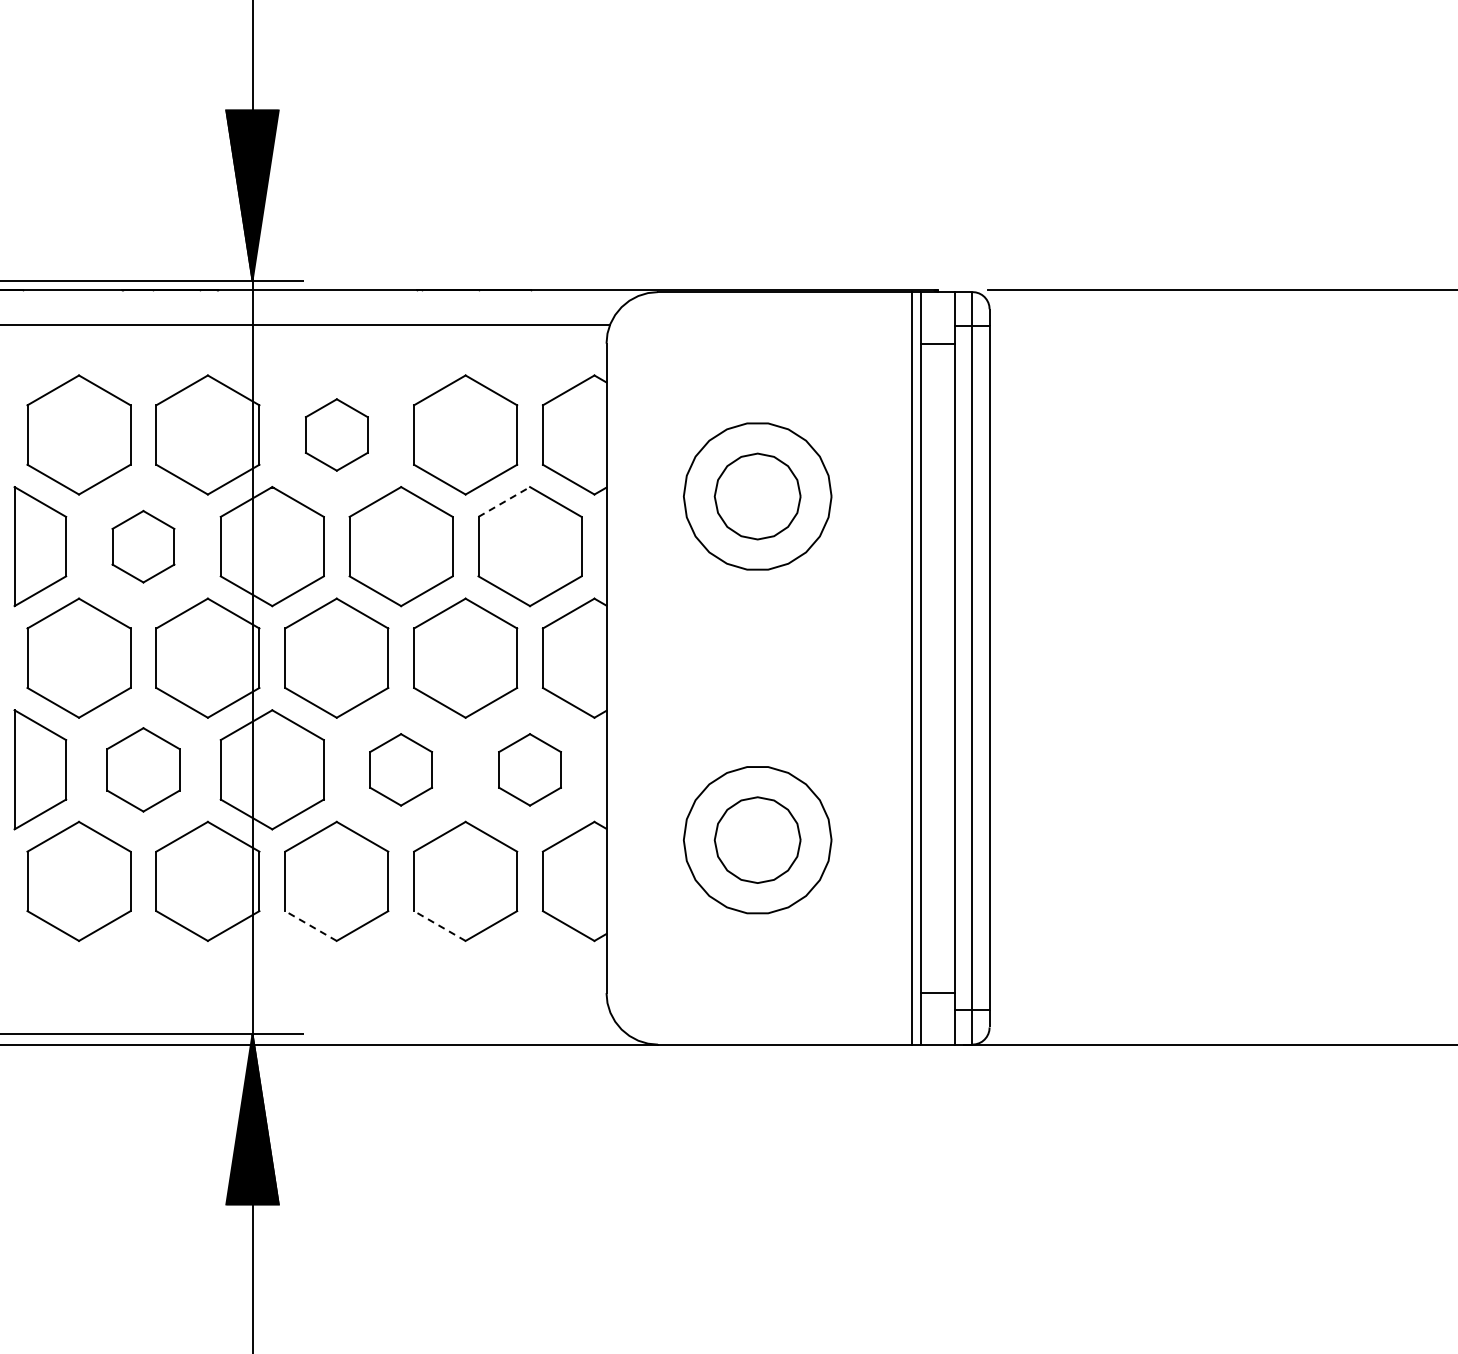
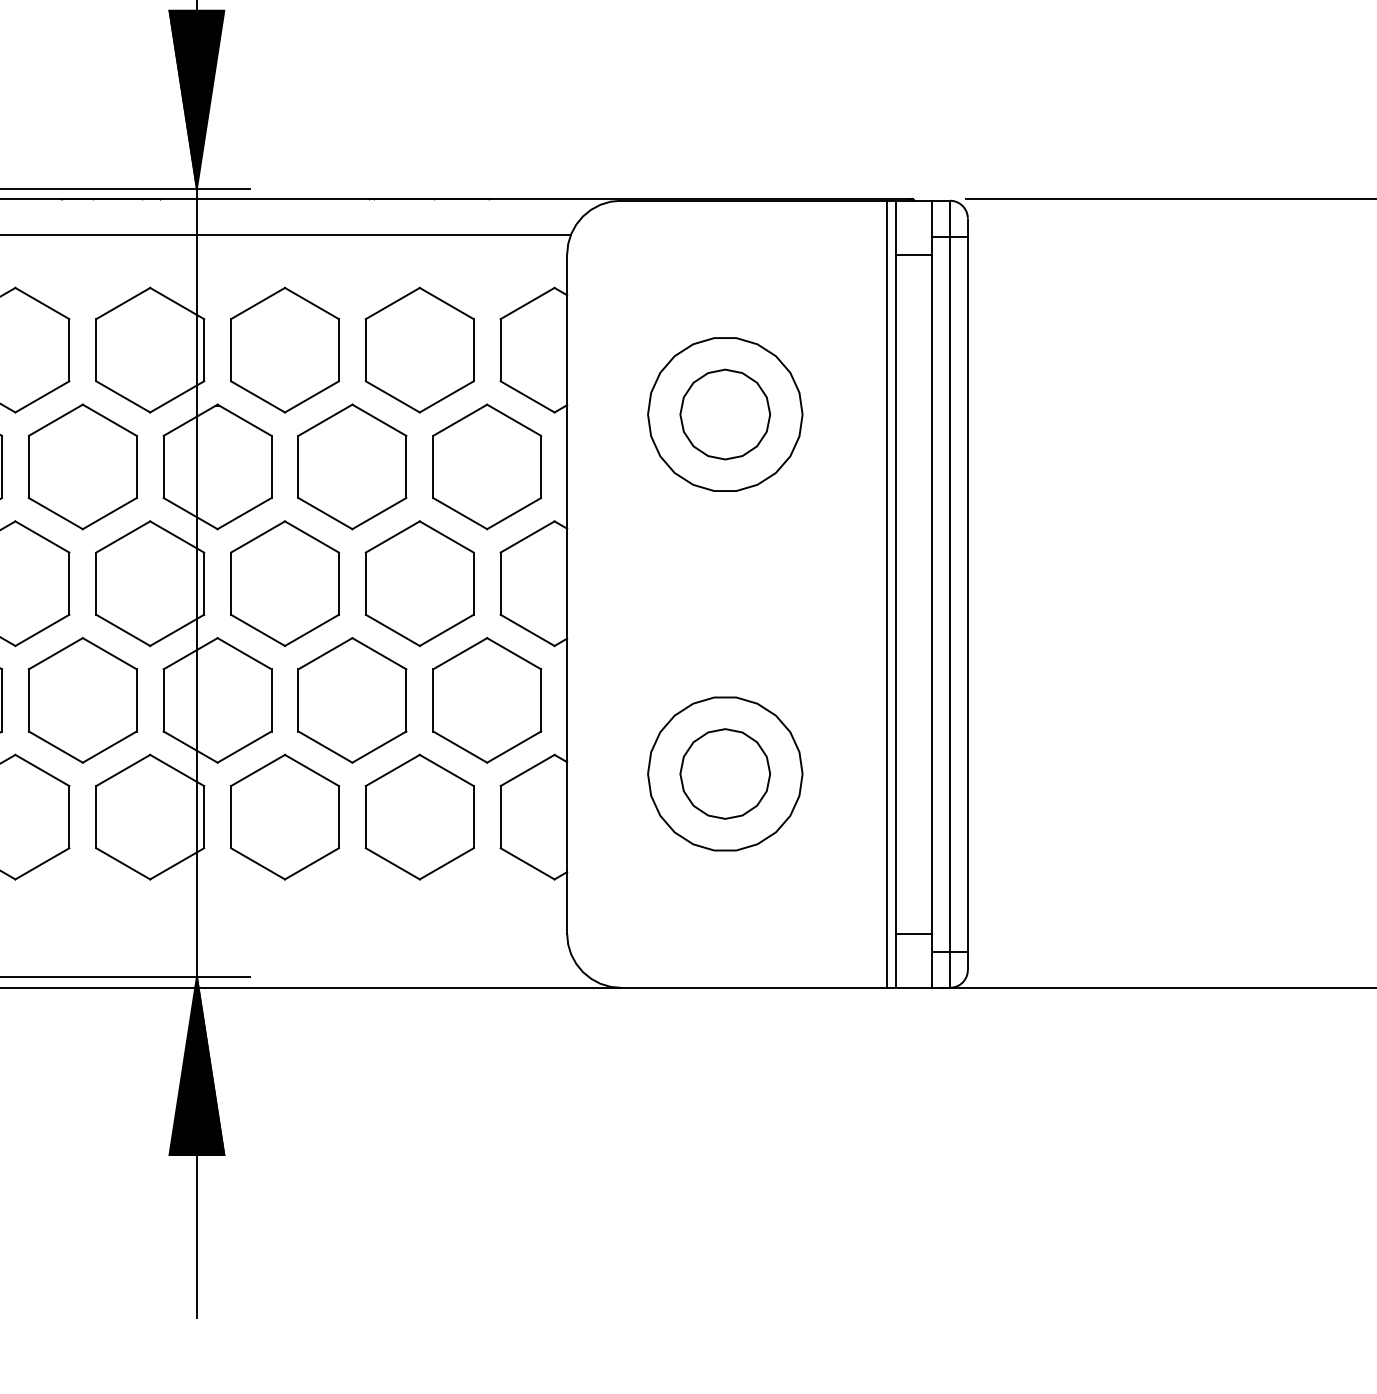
part: (336, 434) -> (284, 349), size x1.67
line: (504, 501) -> (460, 419), dashed -> solid
part: (143, 546) -> (82, 466), size x1.67
part: (143, 769) -> (82, 700), size x1.43
part: (400, 769) -> (351, 700), size x1.67
part: (529, 769) -> (486, 700), size x1.67
line: (310, 926) -> (257, 864), dashed -> solid
line: (439, 926) -> (392, 864), dashed -> solid

